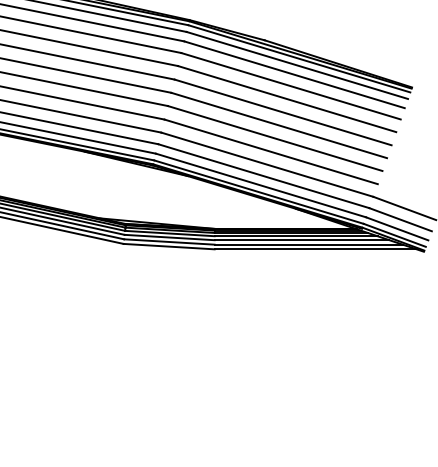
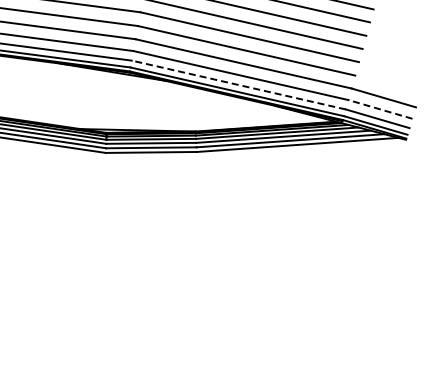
line: (260, 185) -> (238, 85), solid -> dashed
line: (400, 219) -> (380, 109), solid -> dashed

